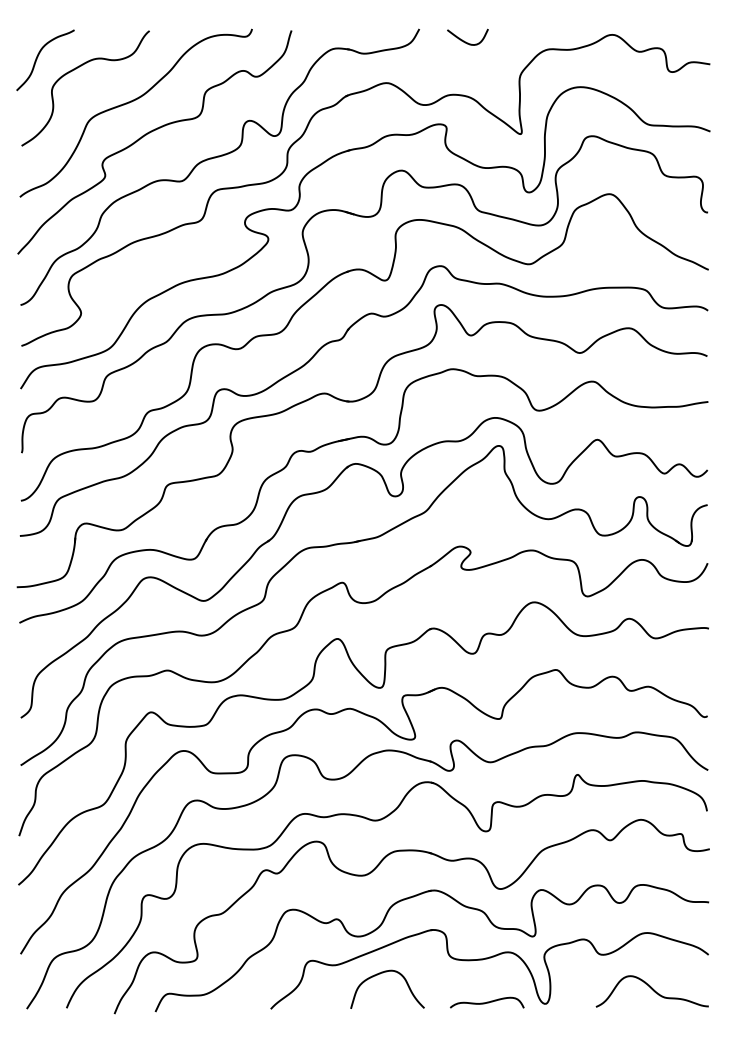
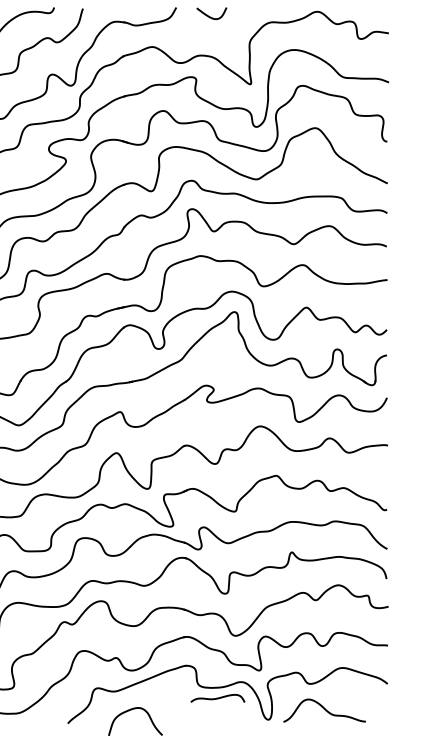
curve: (383, 973) -> (132, 709), moved
curve: (652, 990) -> (324, 709), moved
curve: (487, 1002) -> (218, 698), moved

